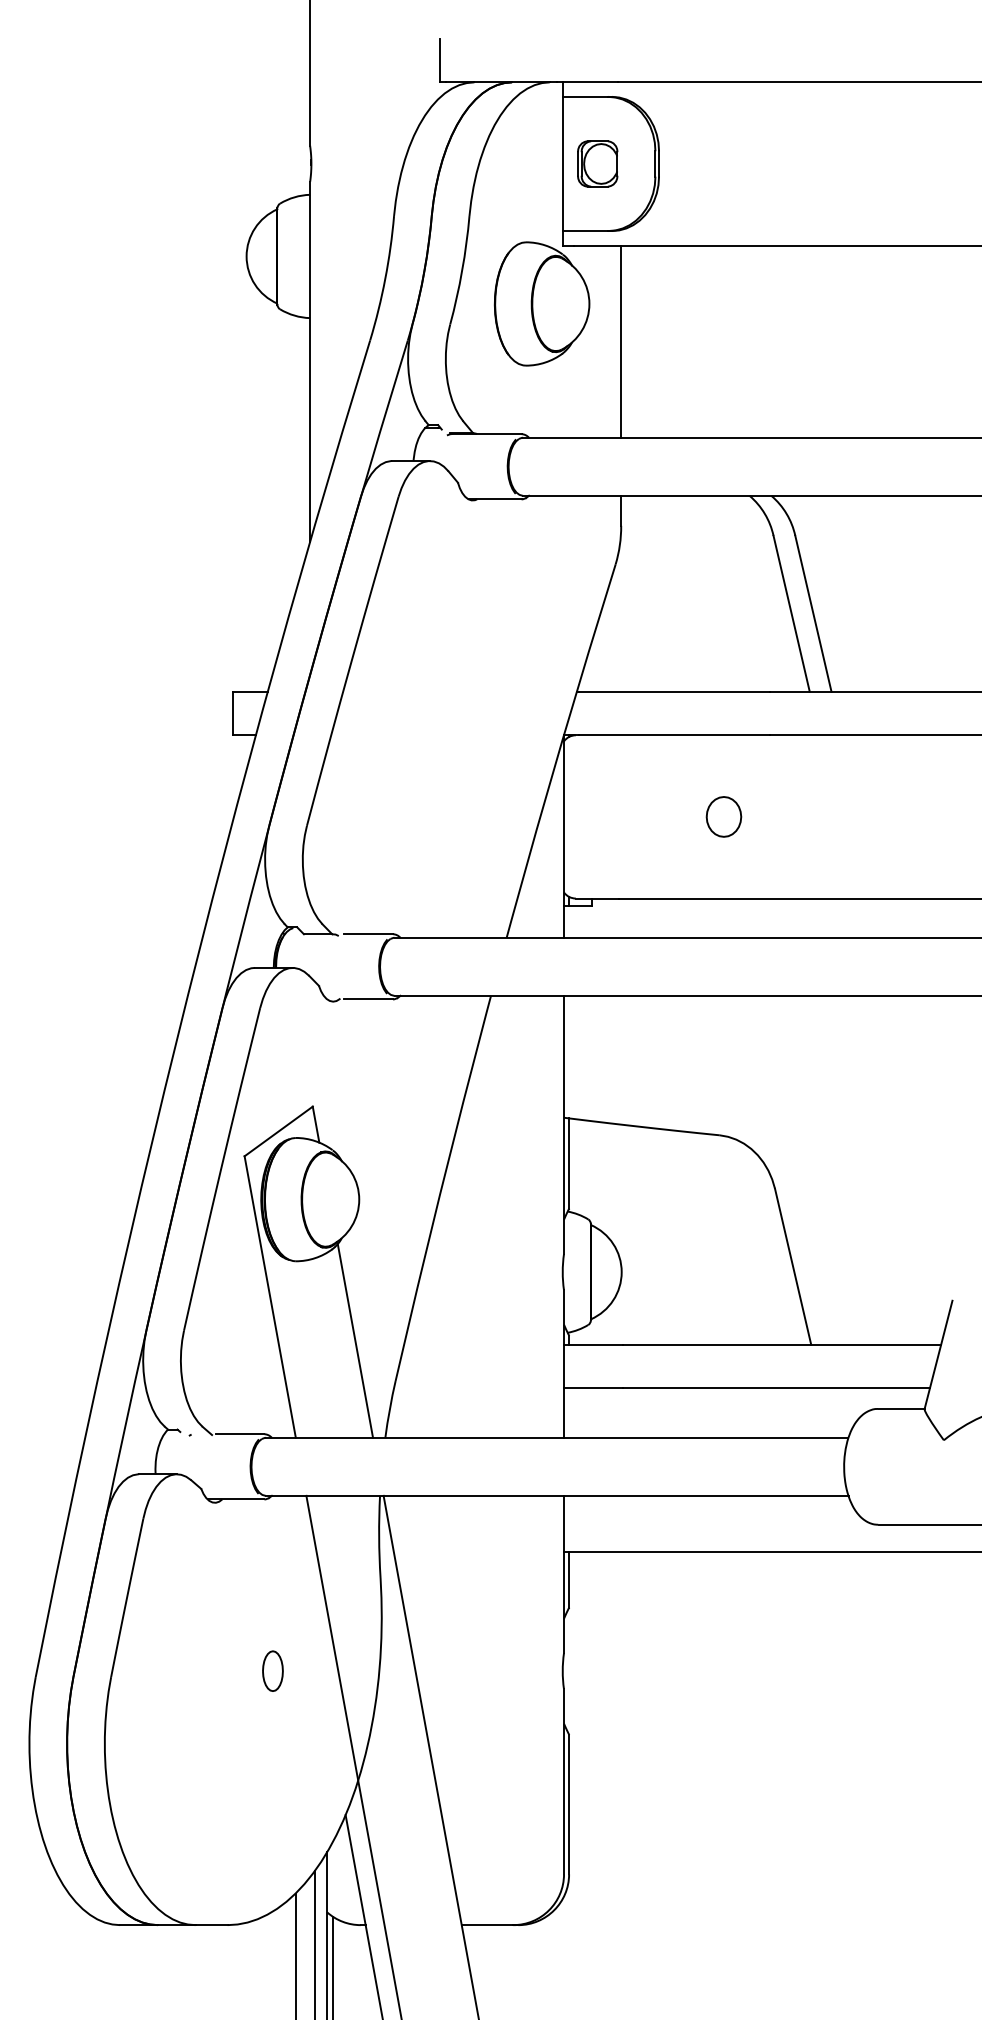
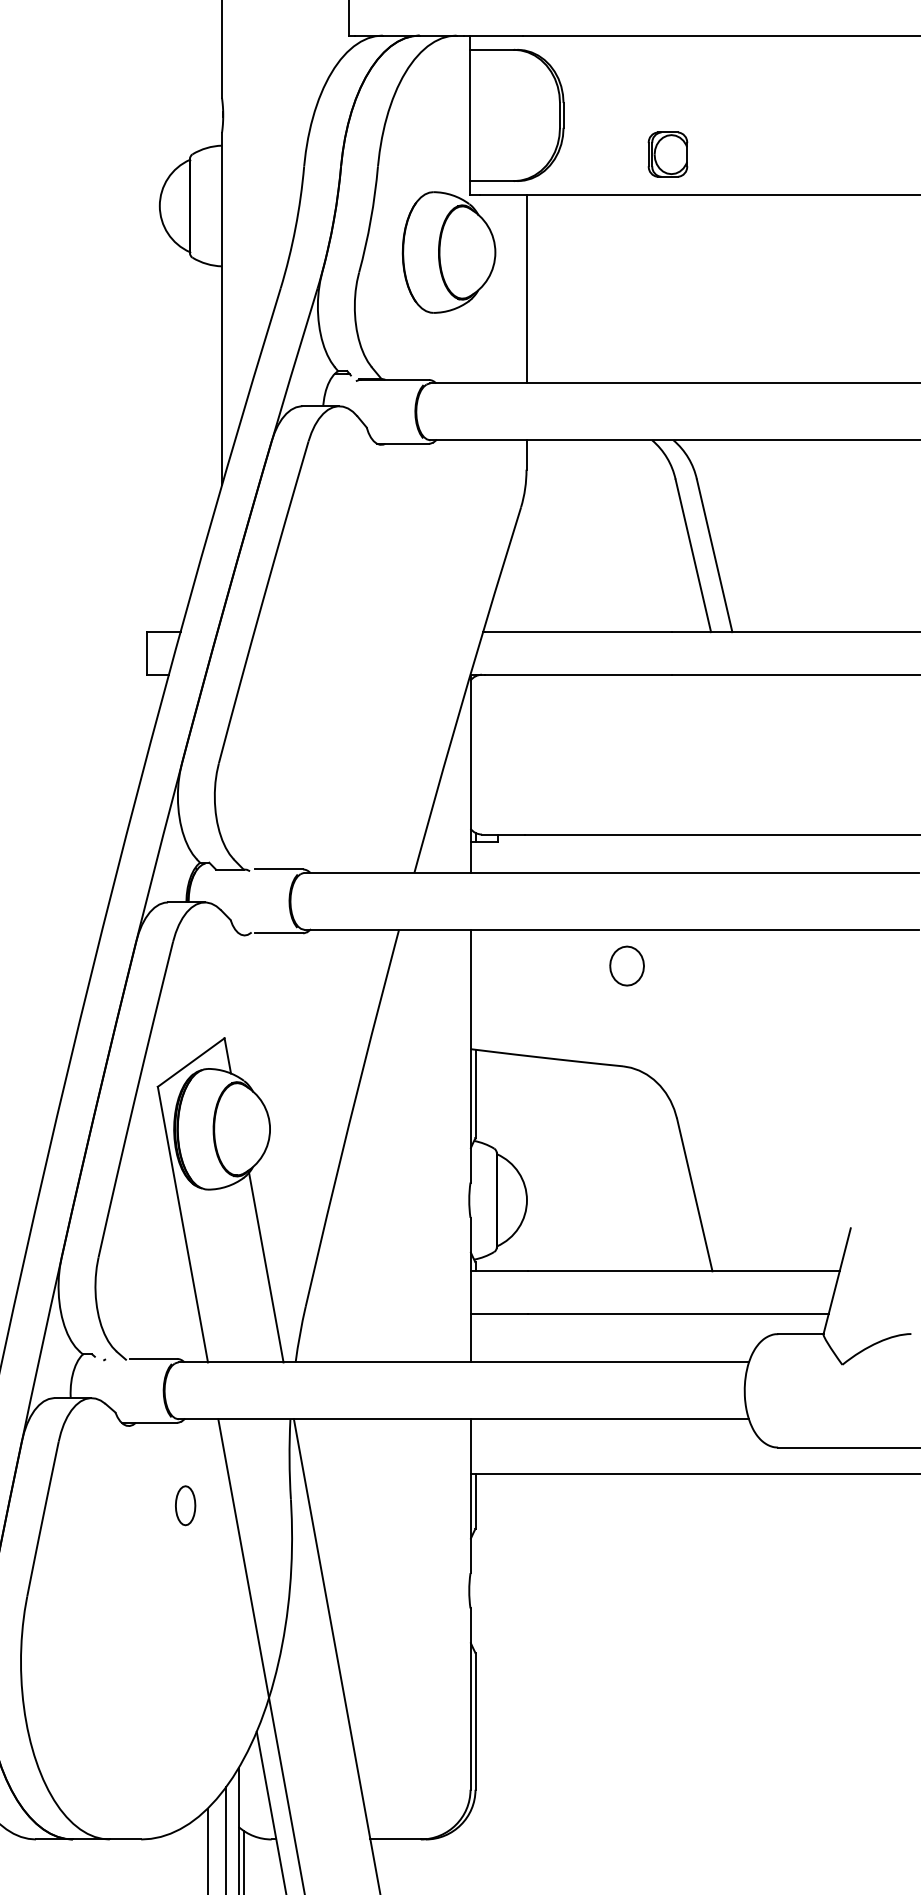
part: (597, 163) -> (667, 154), moved
part: (723, 816) -> (626, 965), moved
part: (272, 1670) -> (185, 1505), moved

